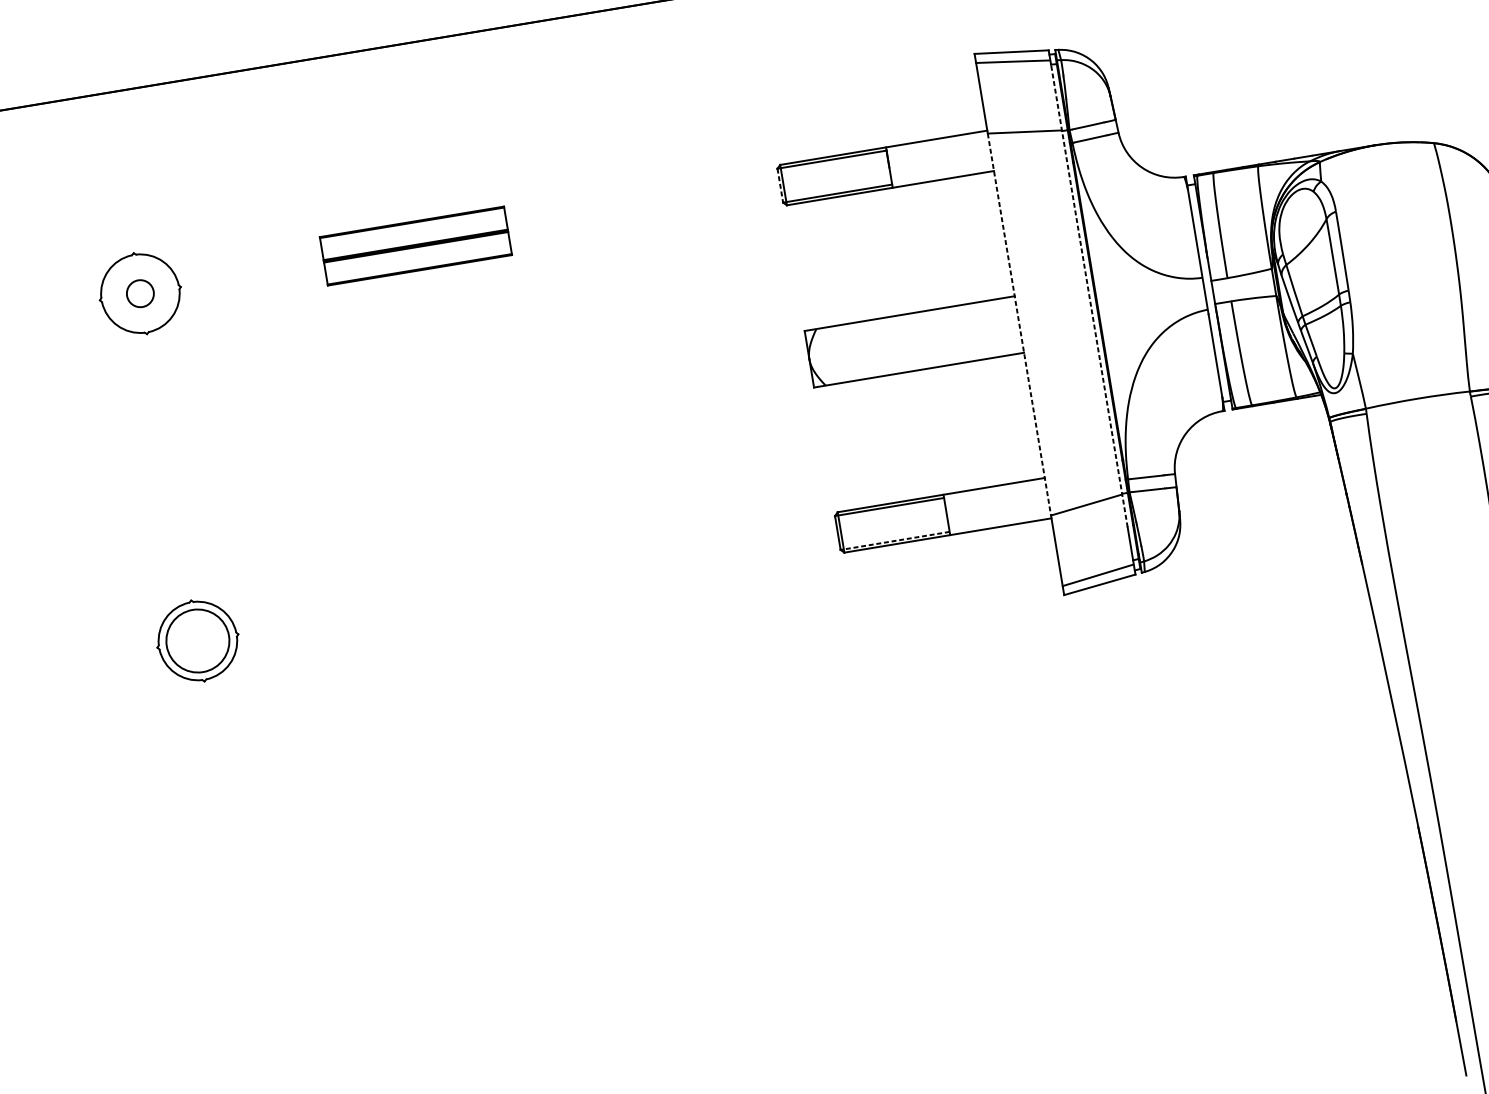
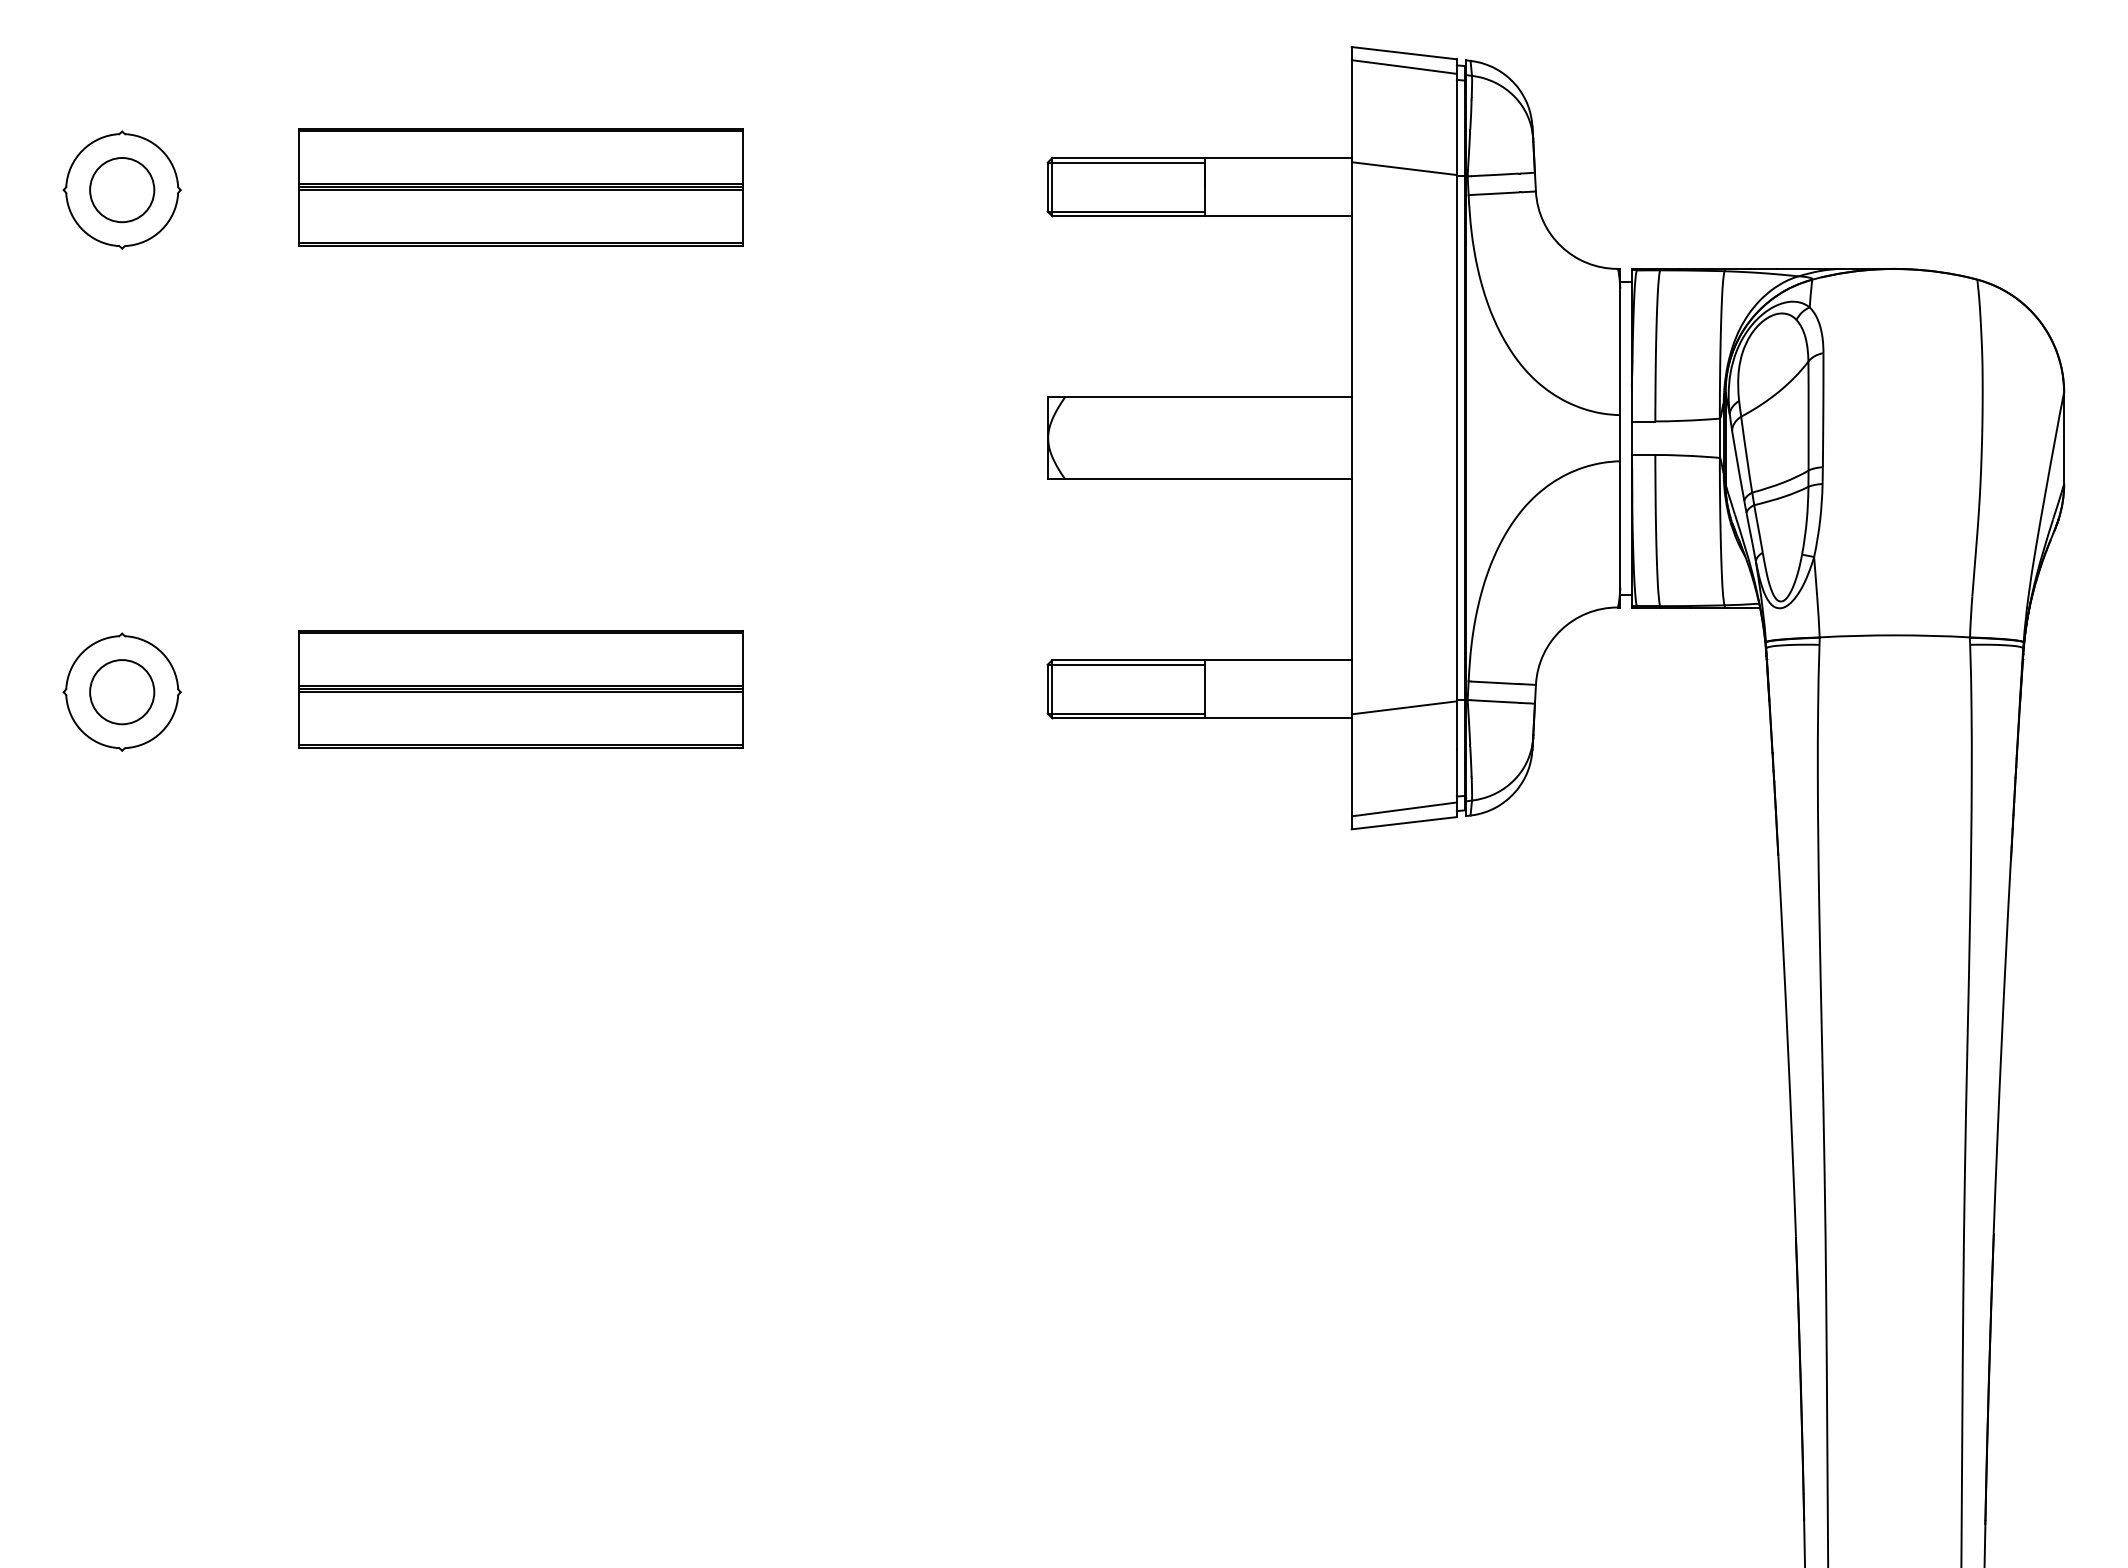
line: (780, 185) -> (1047, 187), dashed -> solid
part: (415, 246) -> (520, 187), size x1.67
circle: (140, 293) -> (122, 190), size x1.67
line: (1089, 295) -> (1456, 413), dashed -> solid
line: (1019, 324) -> (1351, 438), dashed -> solid
line: (895, 540) -> (1126, 713), dashed -> solid
part: (473, 593) -> (520, 689), added
circle: (198, 641) -> (122, 692), size x0.71

